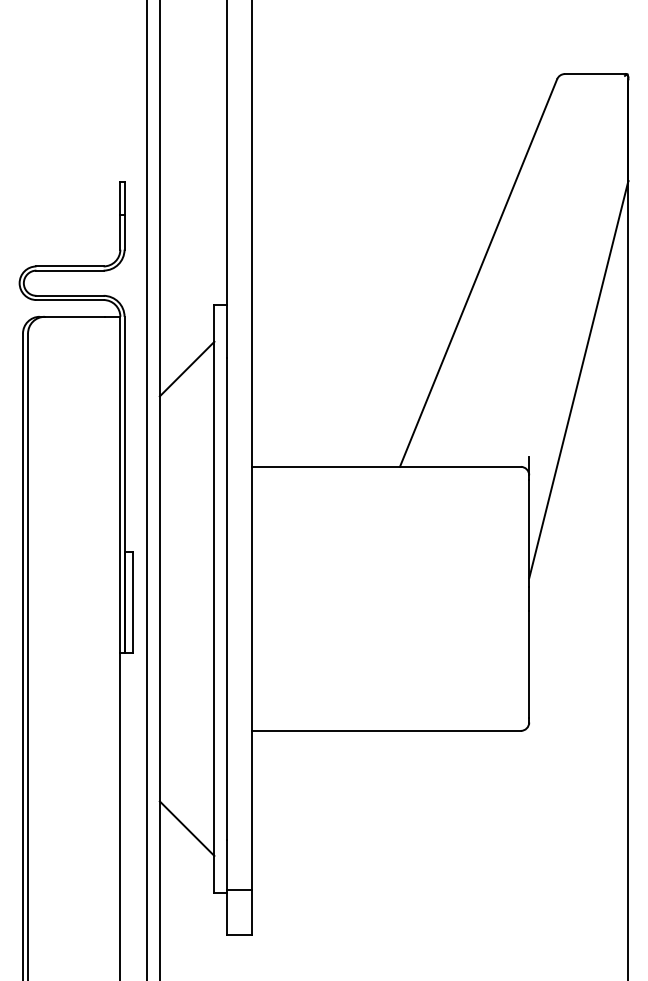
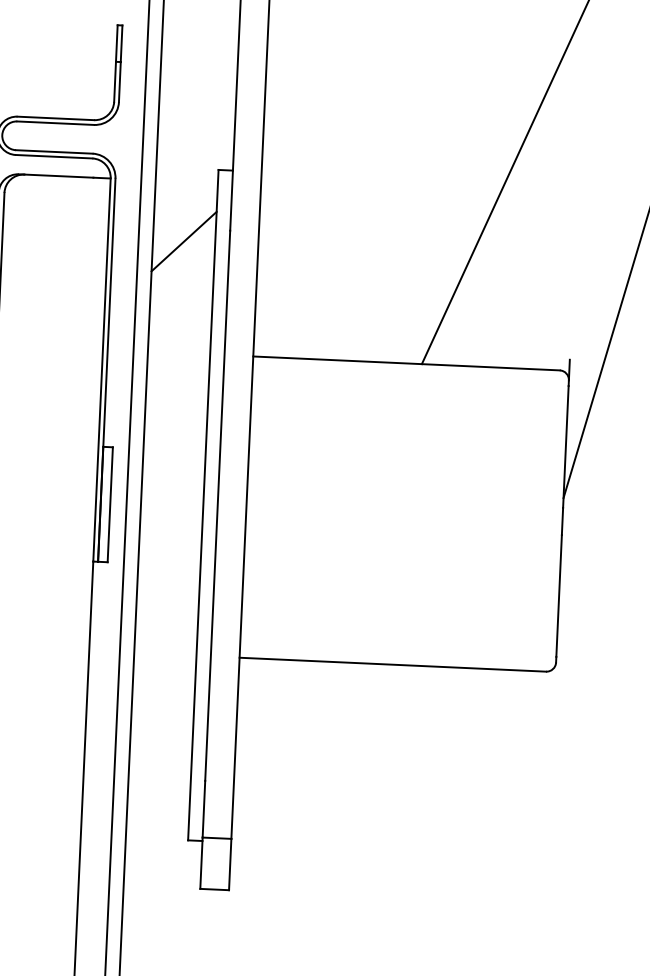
line: (186, 828) -> (159, 765), removed

